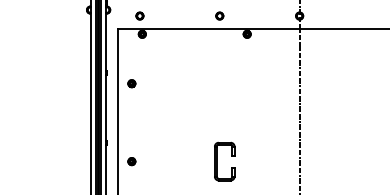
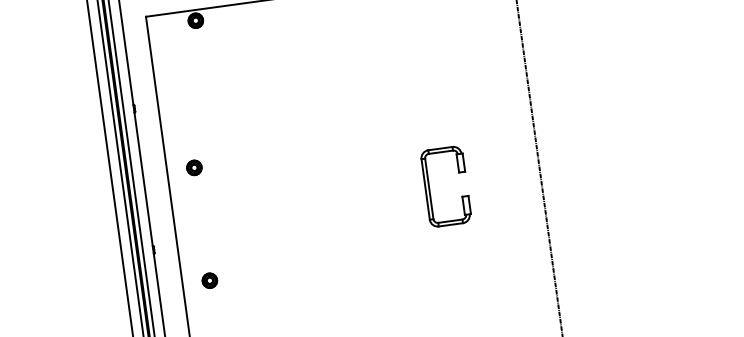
part: (131, 83) -> (193, 167), moved
part: (217, 161) -> (430, 188), moved

